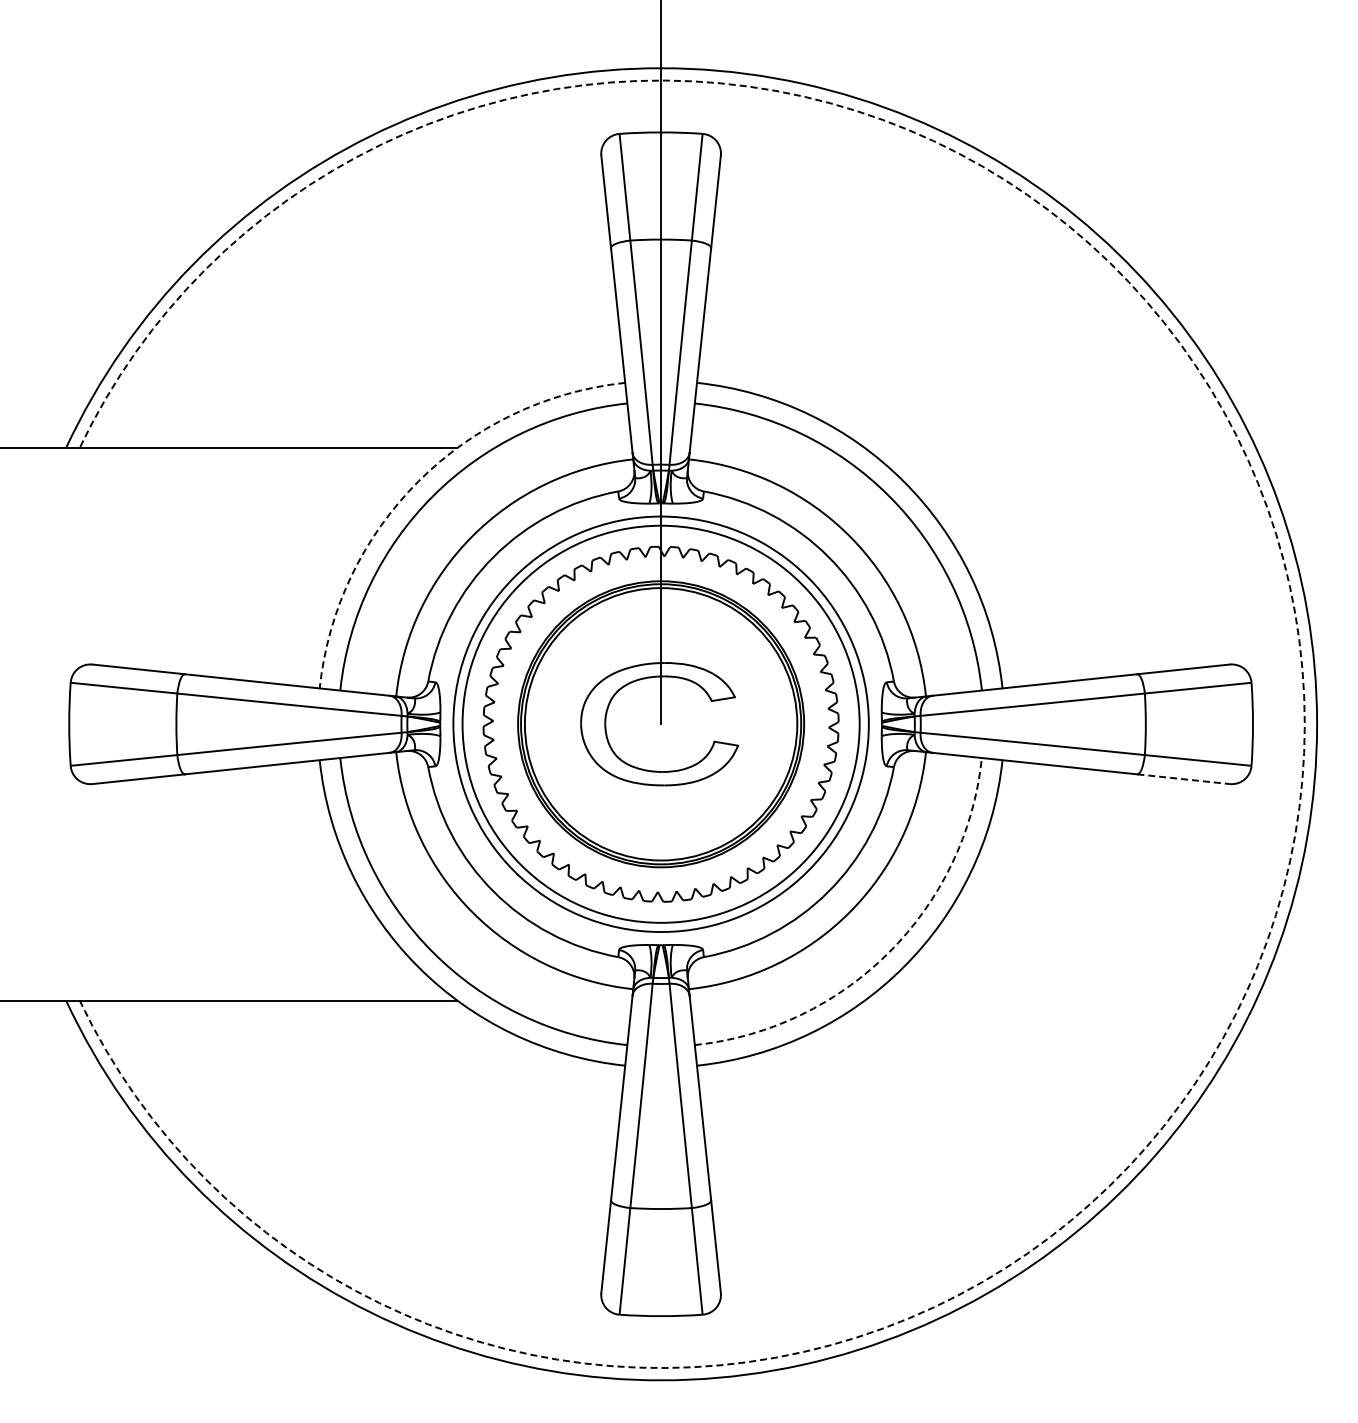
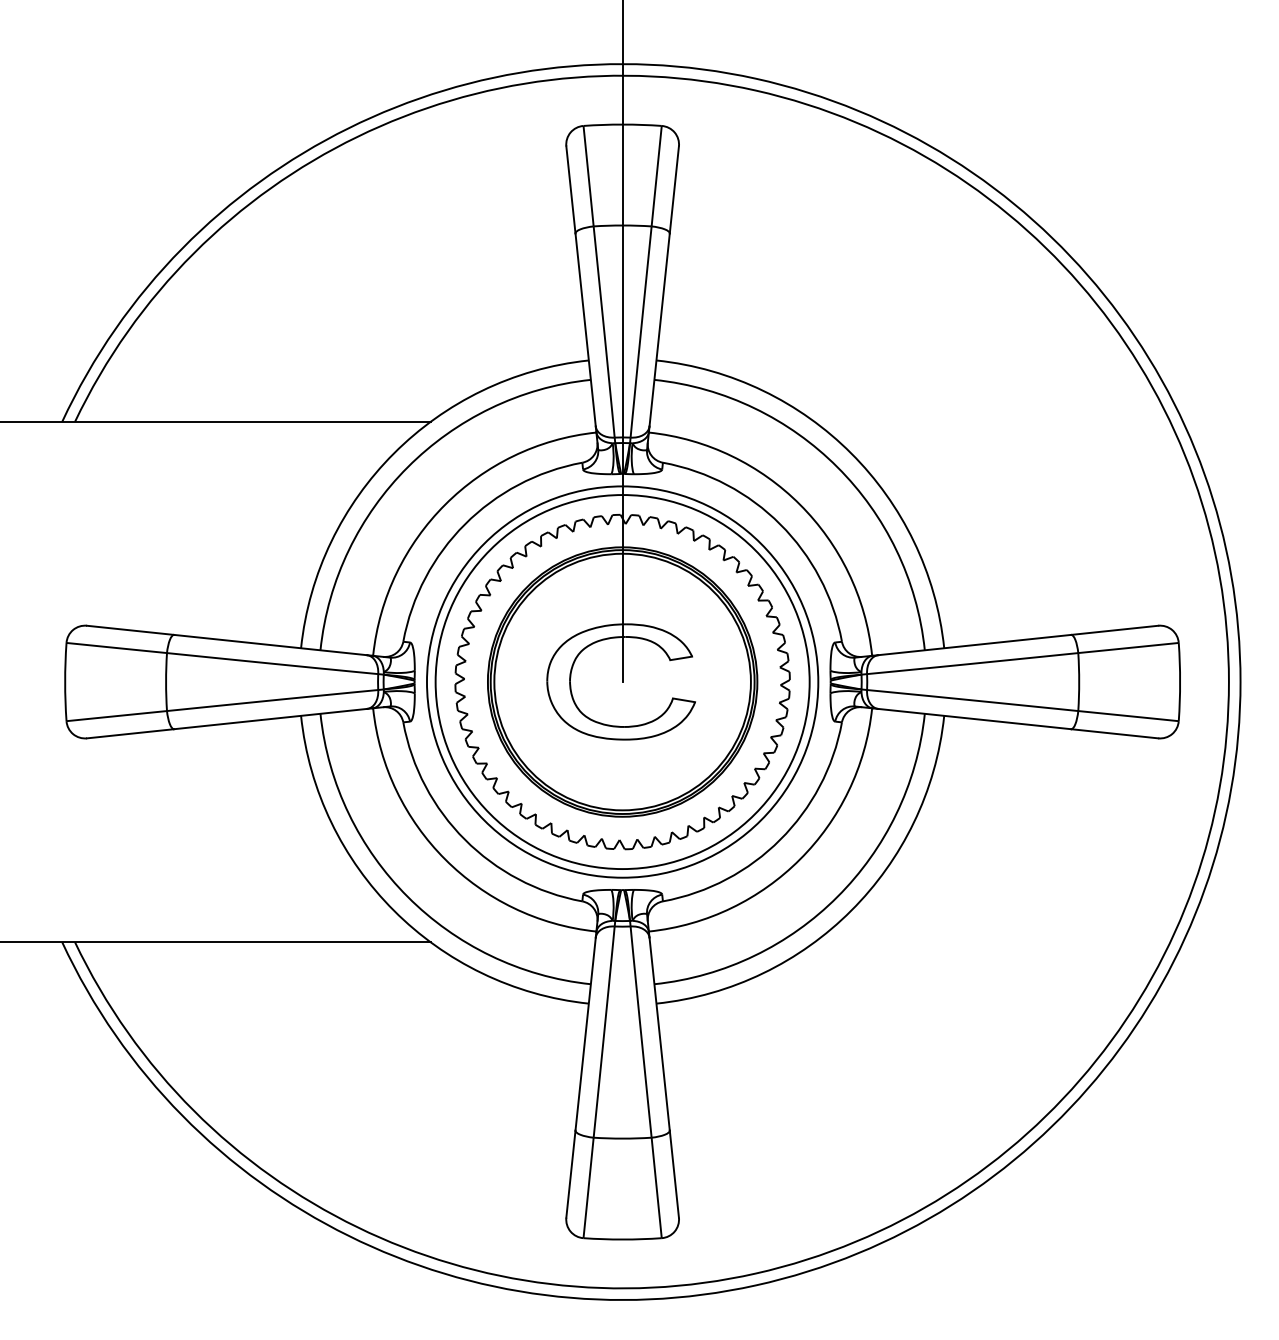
arc: (418, 481) -> (394, 453), dashed -> solid
arc: (1304, 724) -> (1228, 682), dashed -> solid
line: (1183, 779) -> (1114, 734), dashed -> solid
arc: (889, 952) -> (837, 896), dashed -> solid

